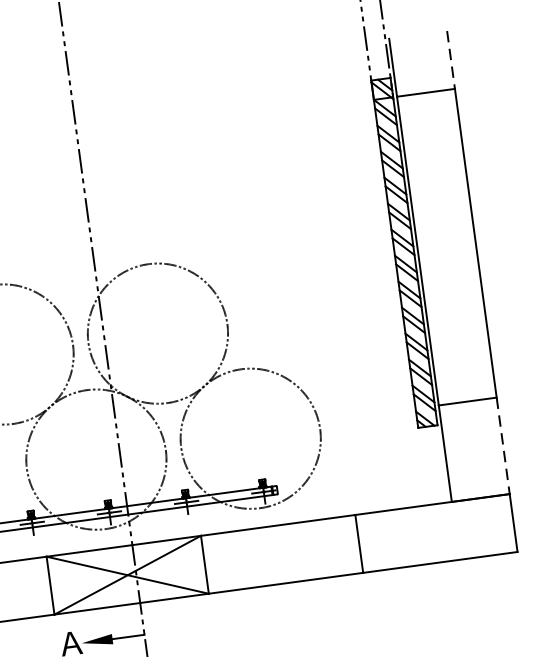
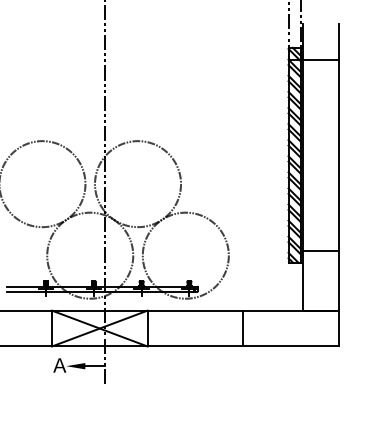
line: (450, 59) -> (338, 41), dashed -> solid
line: (502, 445) -> (338, 280), dashed -> solid

